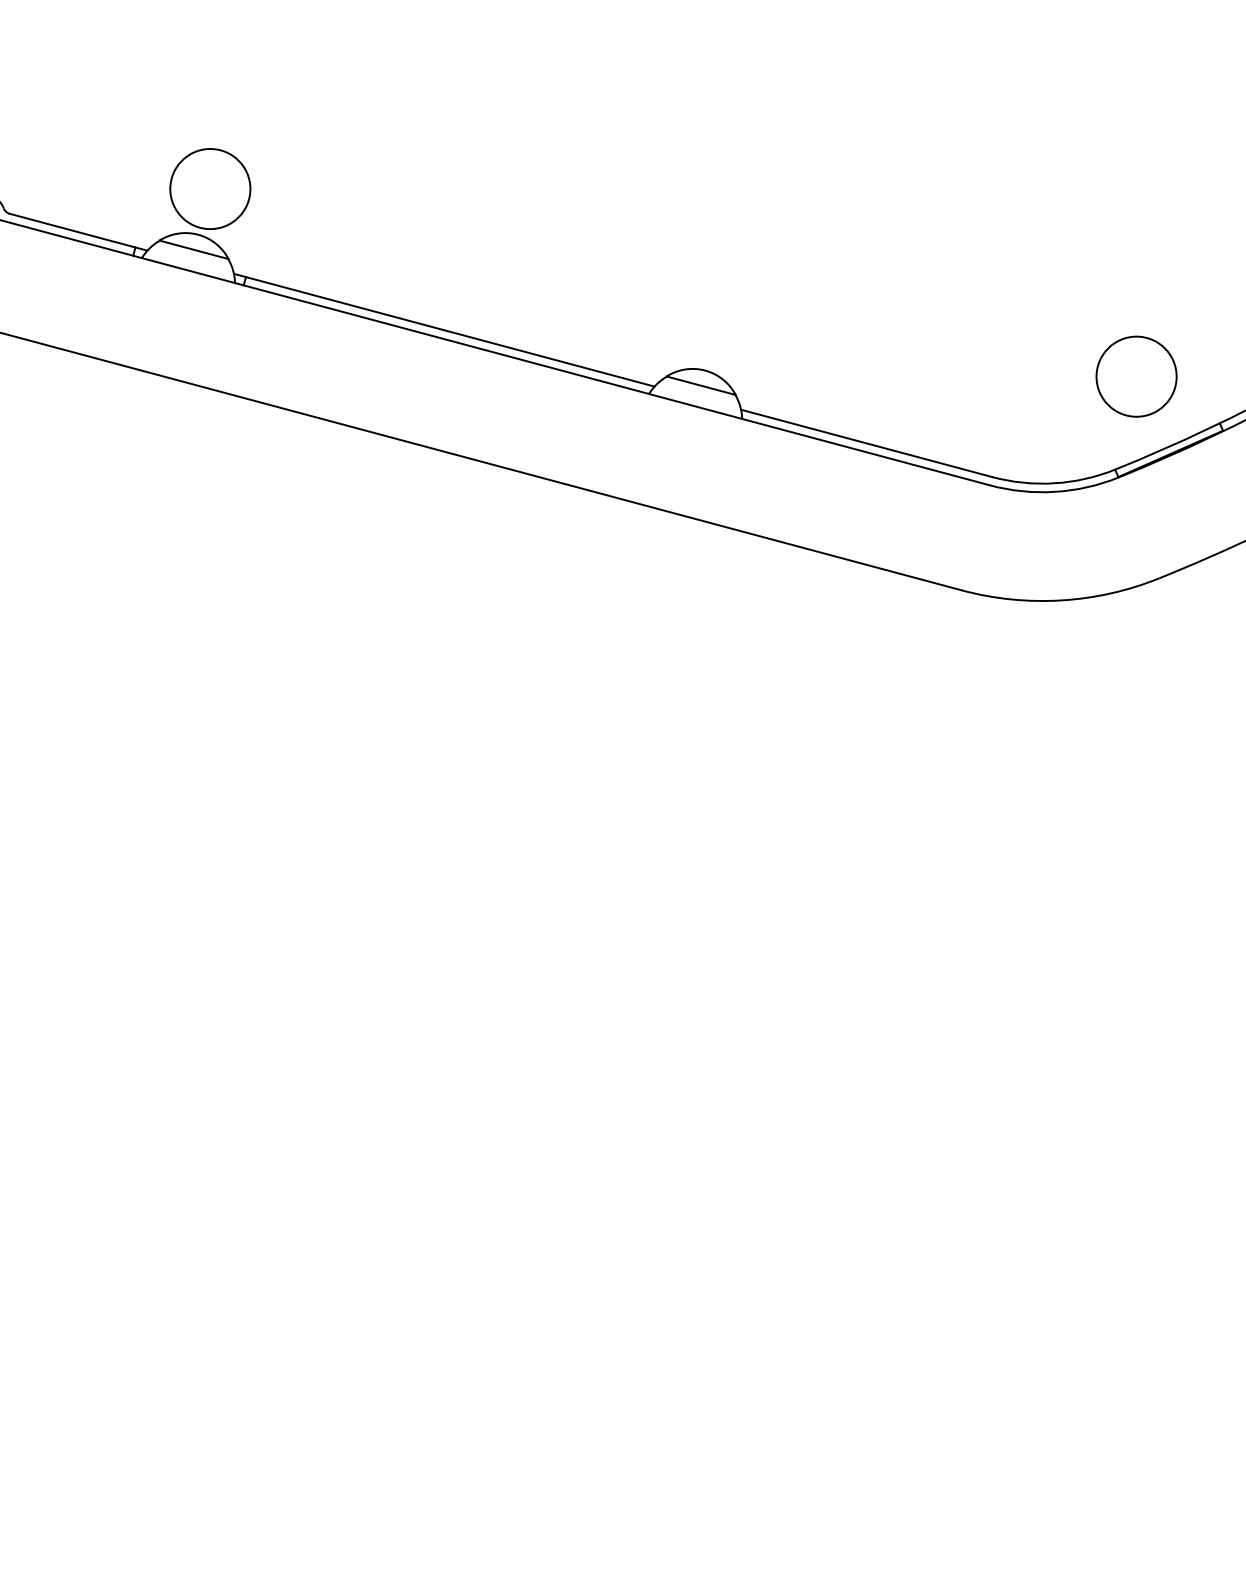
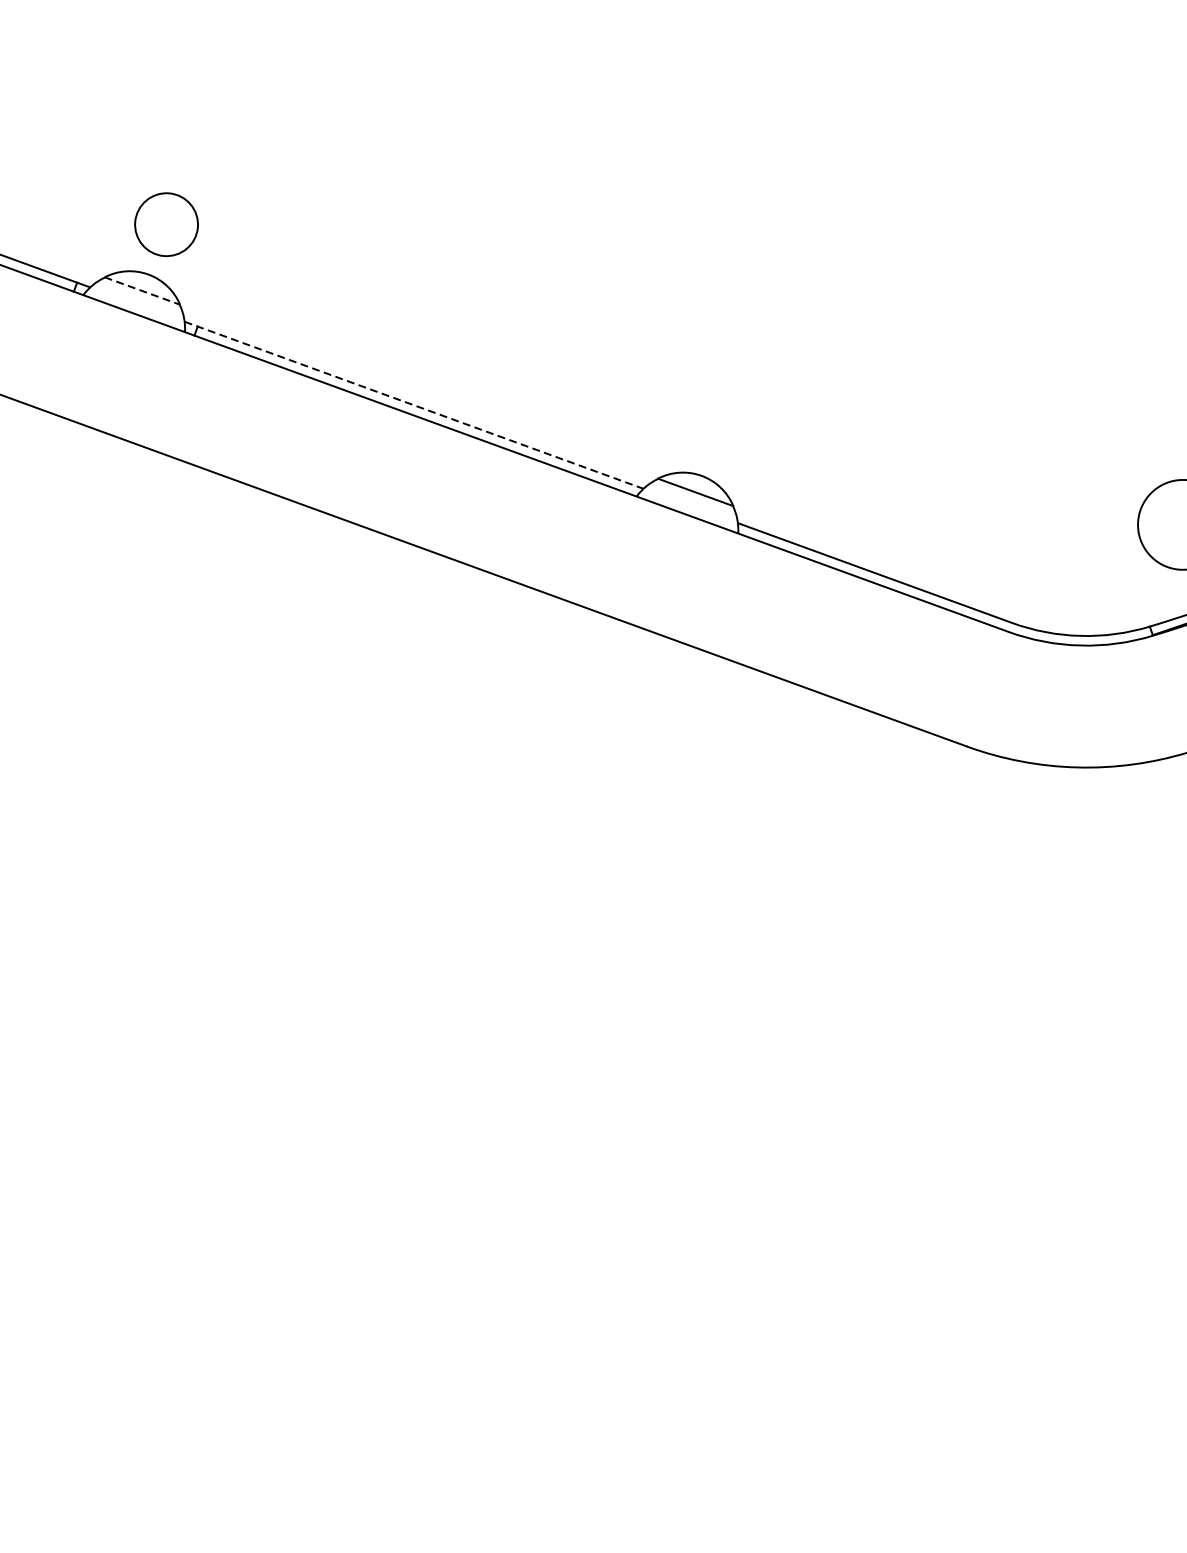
circle: (210, 188) -> (166, 224), size x0.7
line: (194, 249) -> (142, 290), solid -> dashed
line: (444, 330) -> (414, 405), solid -> dashed

